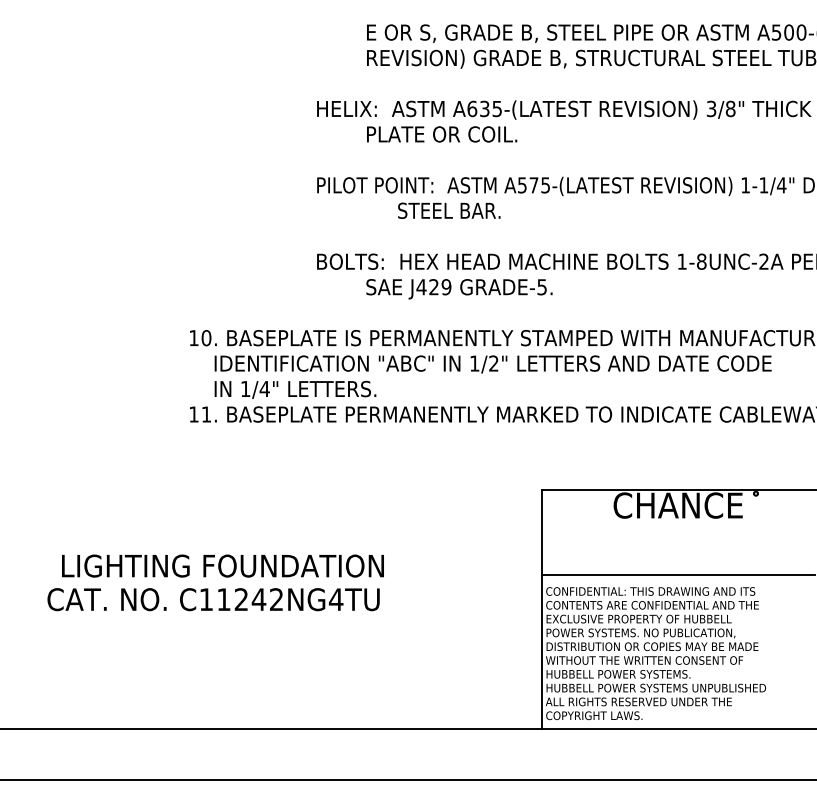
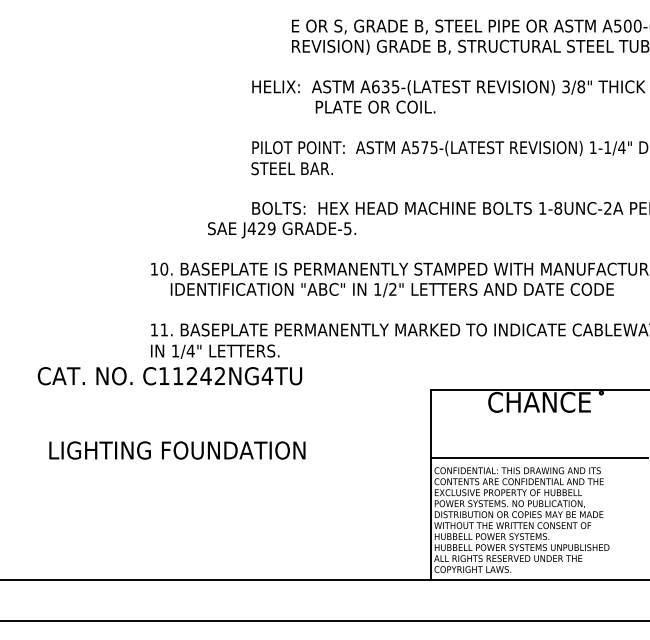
text: (442, 134) -> (375, 107), moved
text: (449, 210) -> (292, 168), moved
text: (459, 289) -> (282, 230), moved
text: (295, 389) -> (215, 351), moved
text: (213, 599) -> (169, 376), moved

